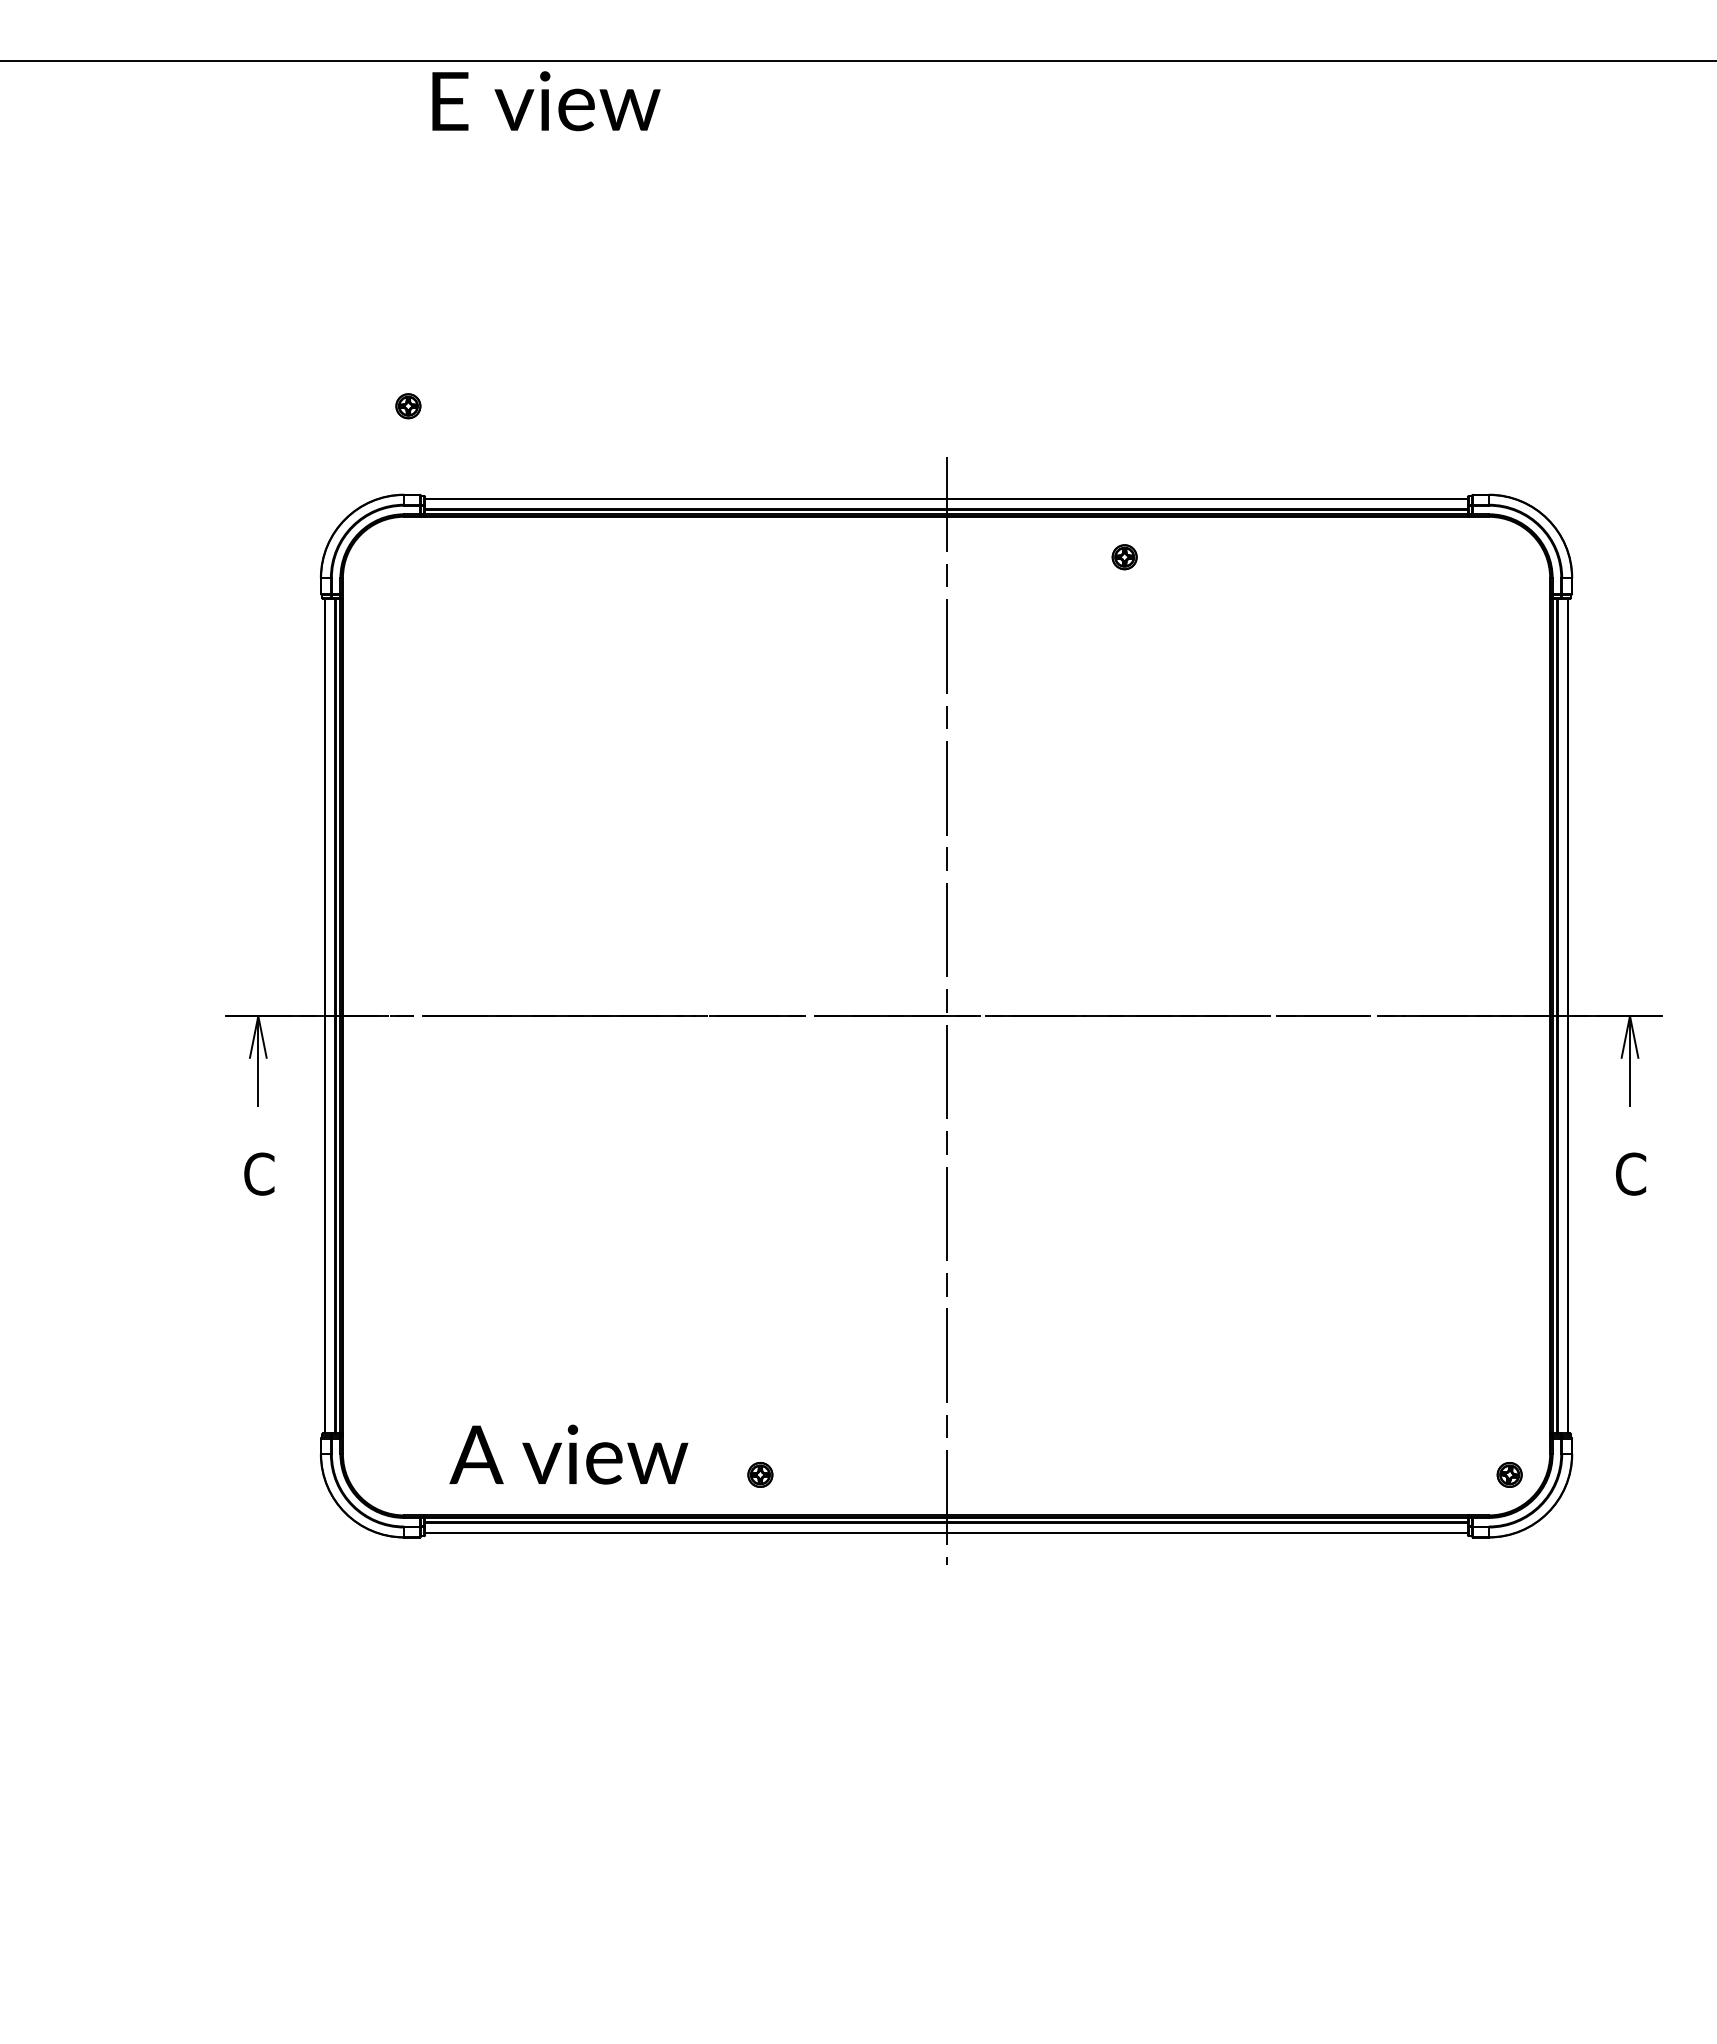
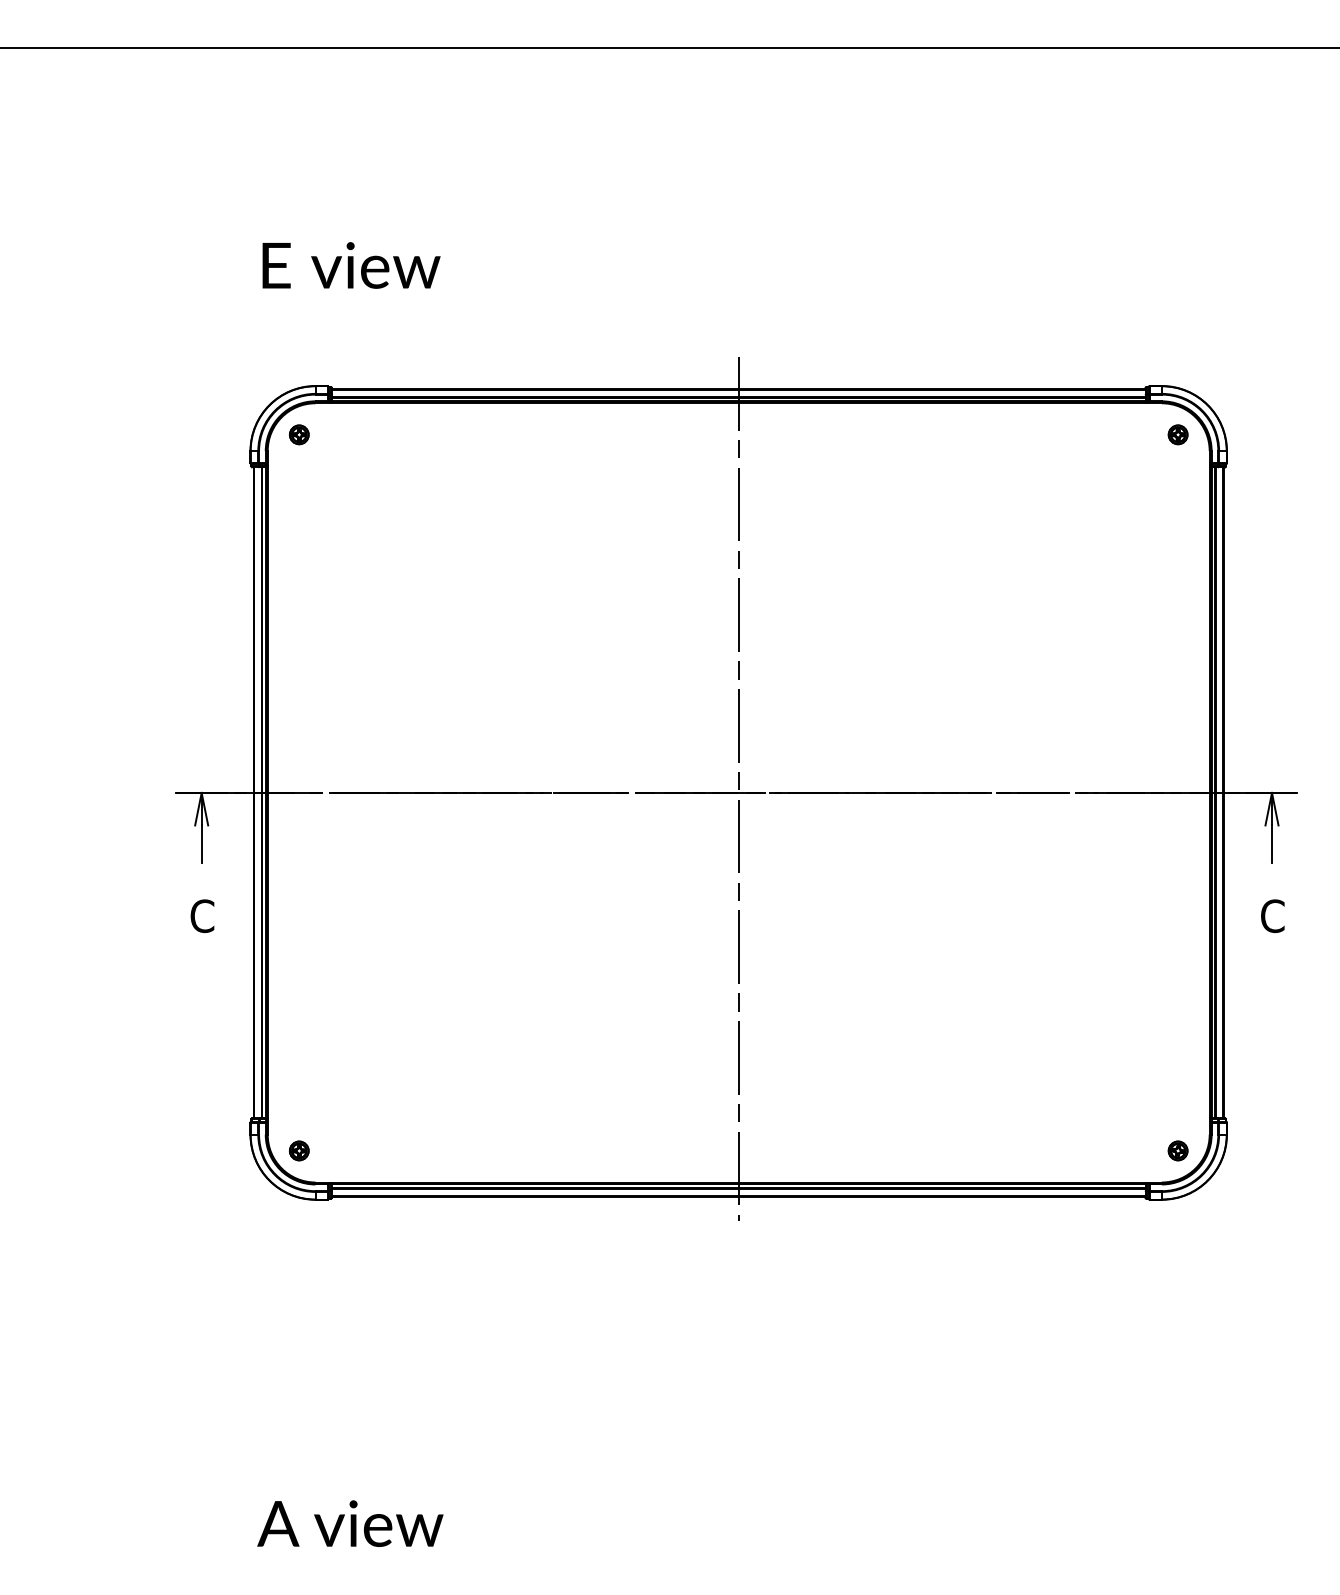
text: (546, 101) -> (351, 265), moved
part: (408, 406) -> (299, 435), moved
part: (1124, 557) -> (1177, 435), moved
text: (568, 1454) -> (350, 1523), moved
part: (760, 1474) -> (299, 1150), moved

